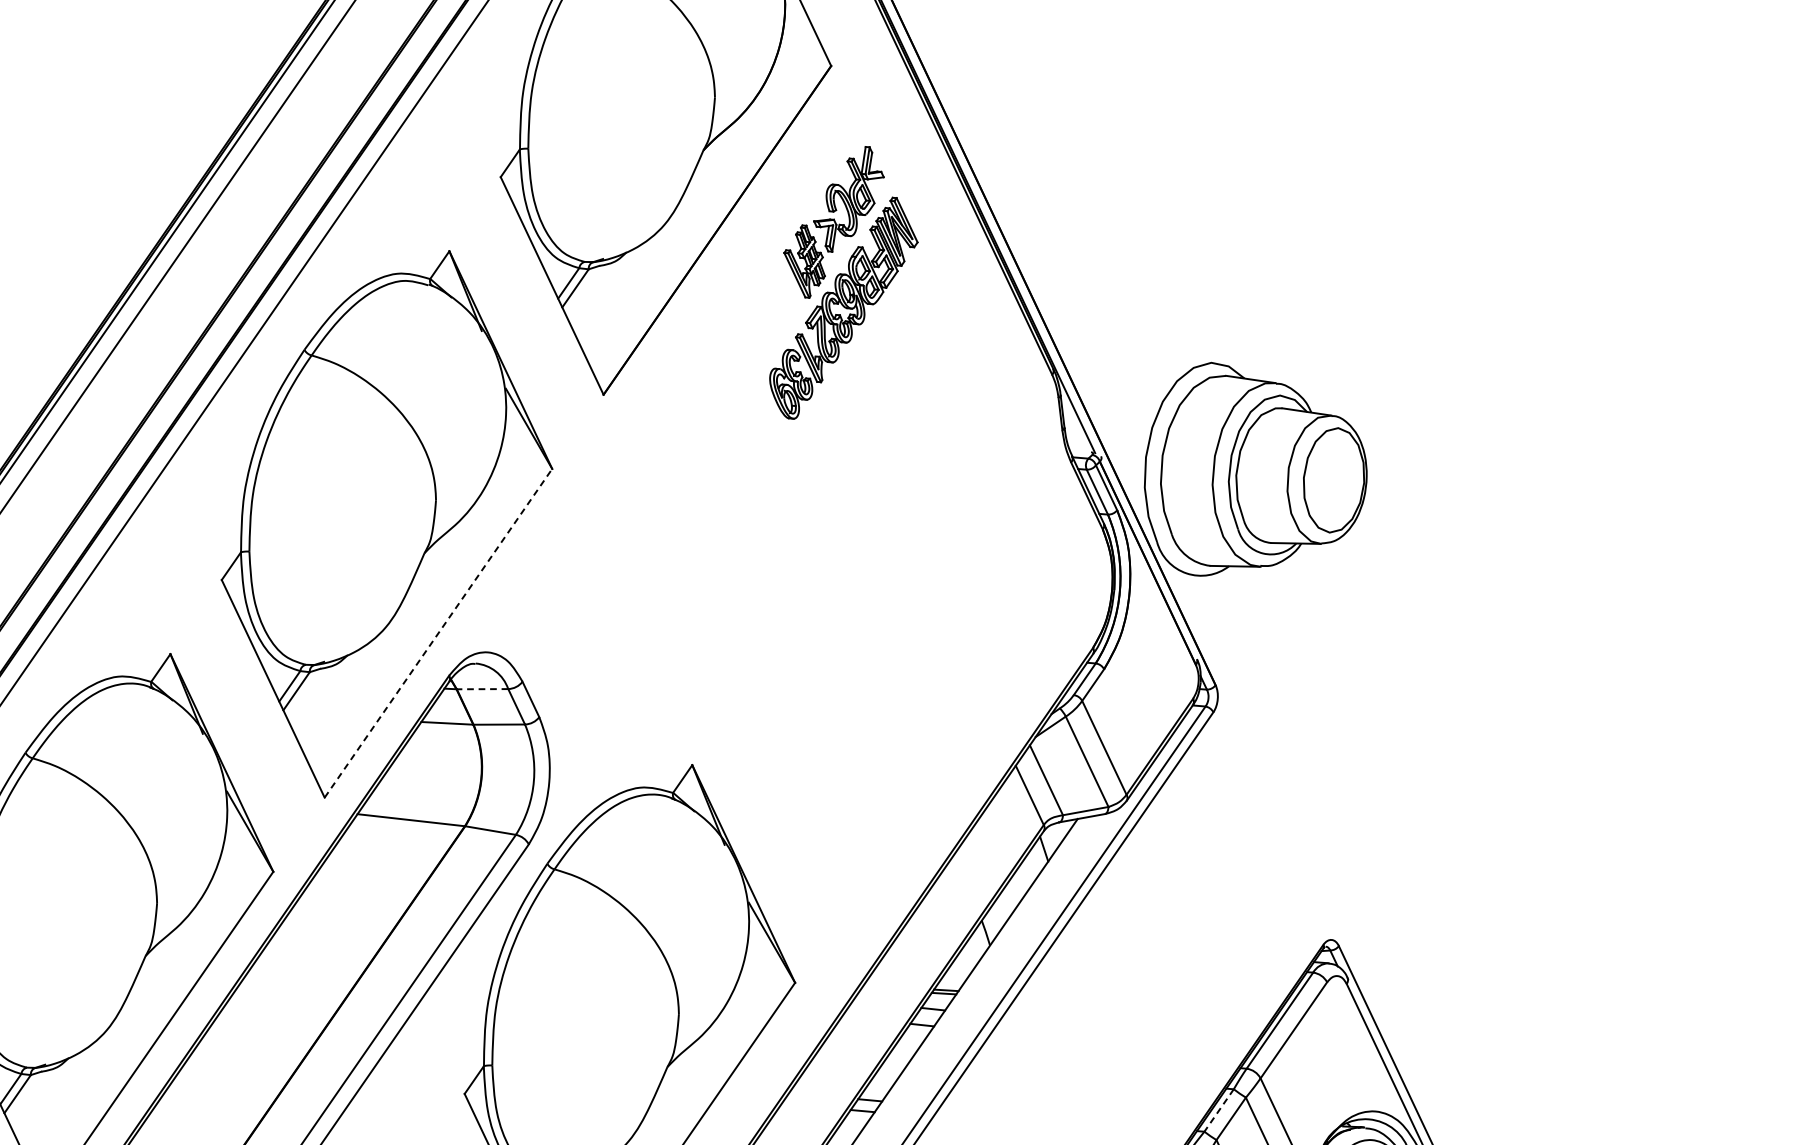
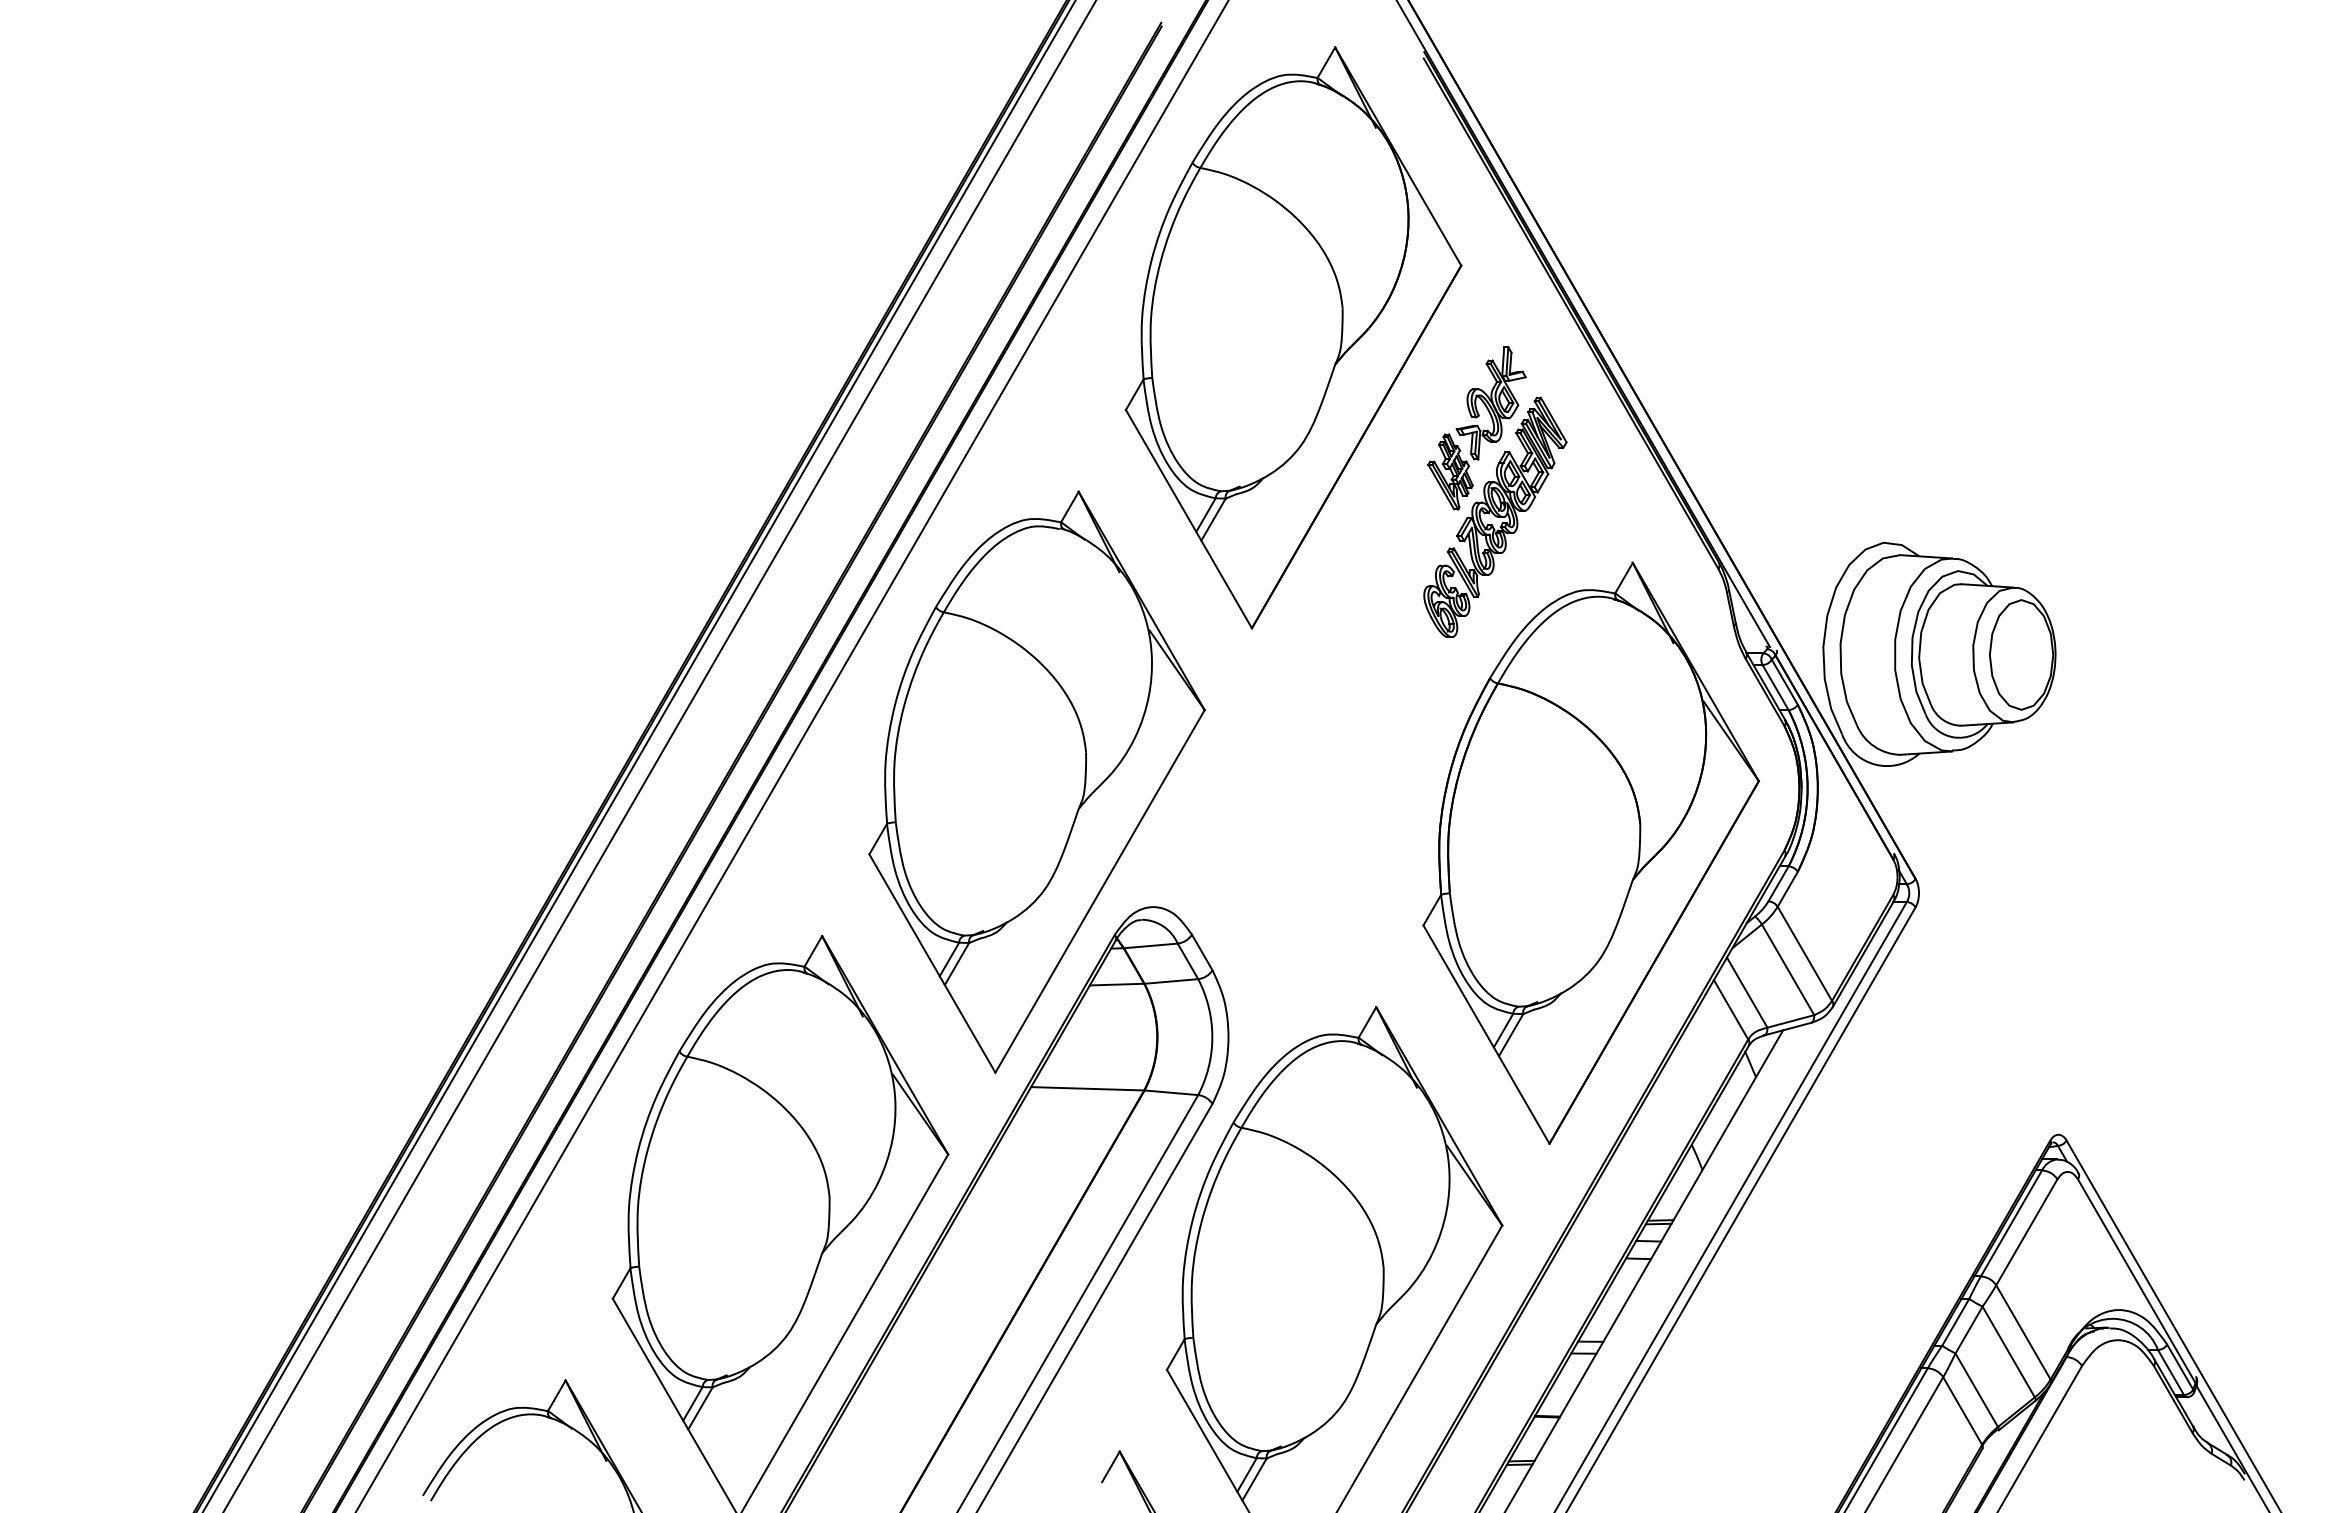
line: (438, 632) -> (1100, 890), dashed -> solid
part: (908, 634) -> (1590, 852), added
line: (482, 688) -> (1150, 945), dashed -> solid
line: (1218, 1110) -> (1955, 1322), dashed -> solid

